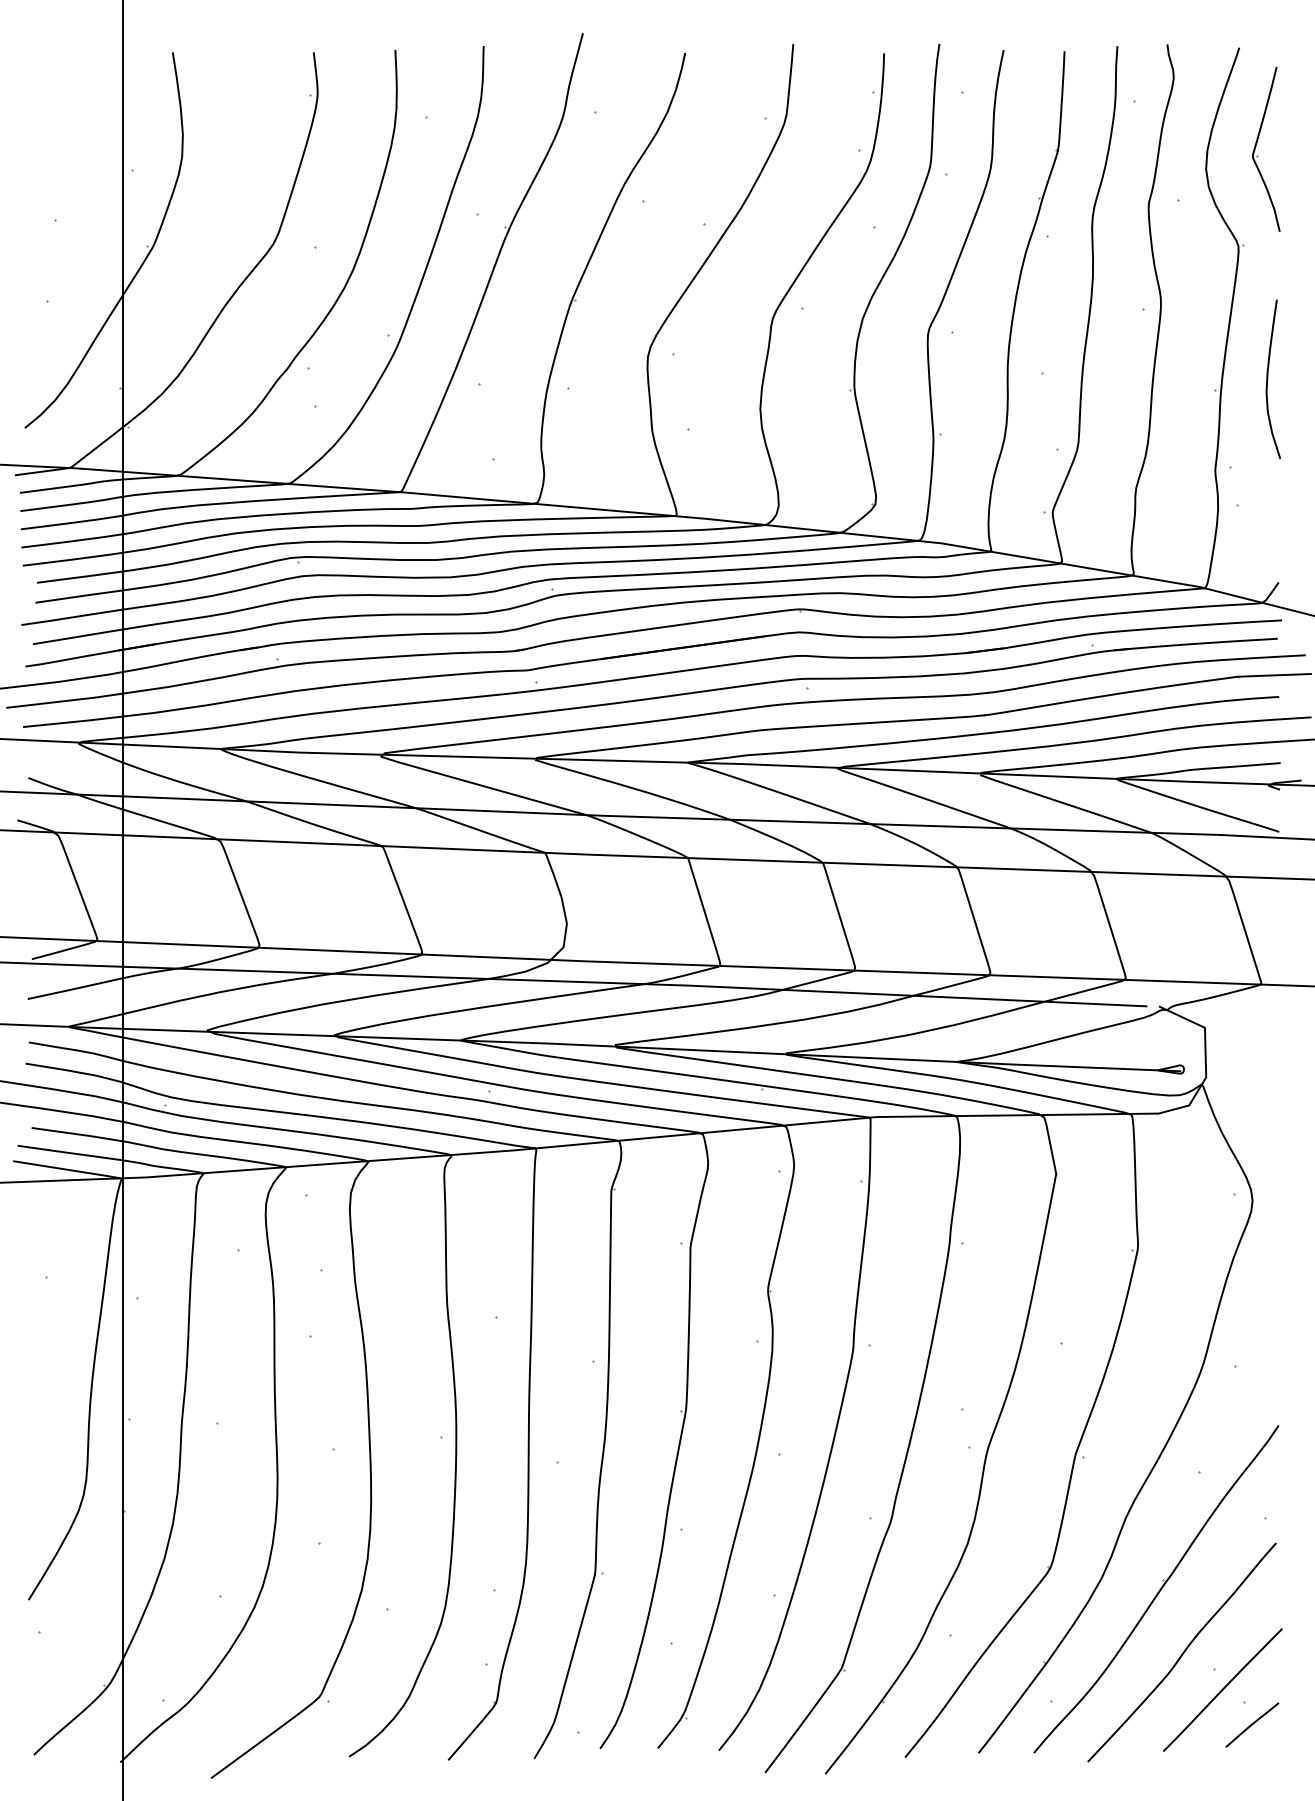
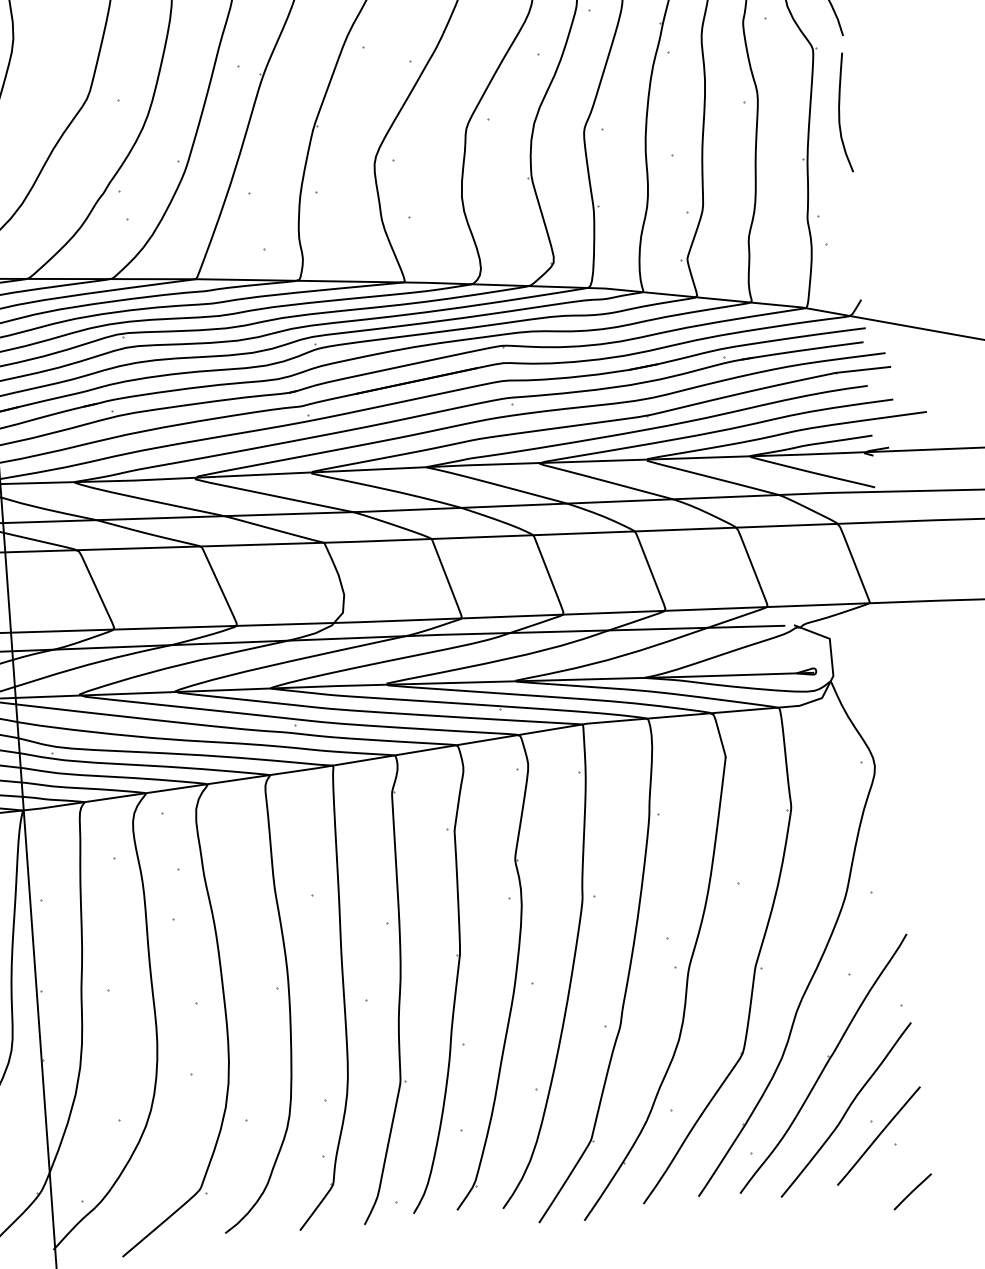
curve: (1268, 378) -> (840, 112), moved
line: (1252, 1724) -> (912, 1191), moved

